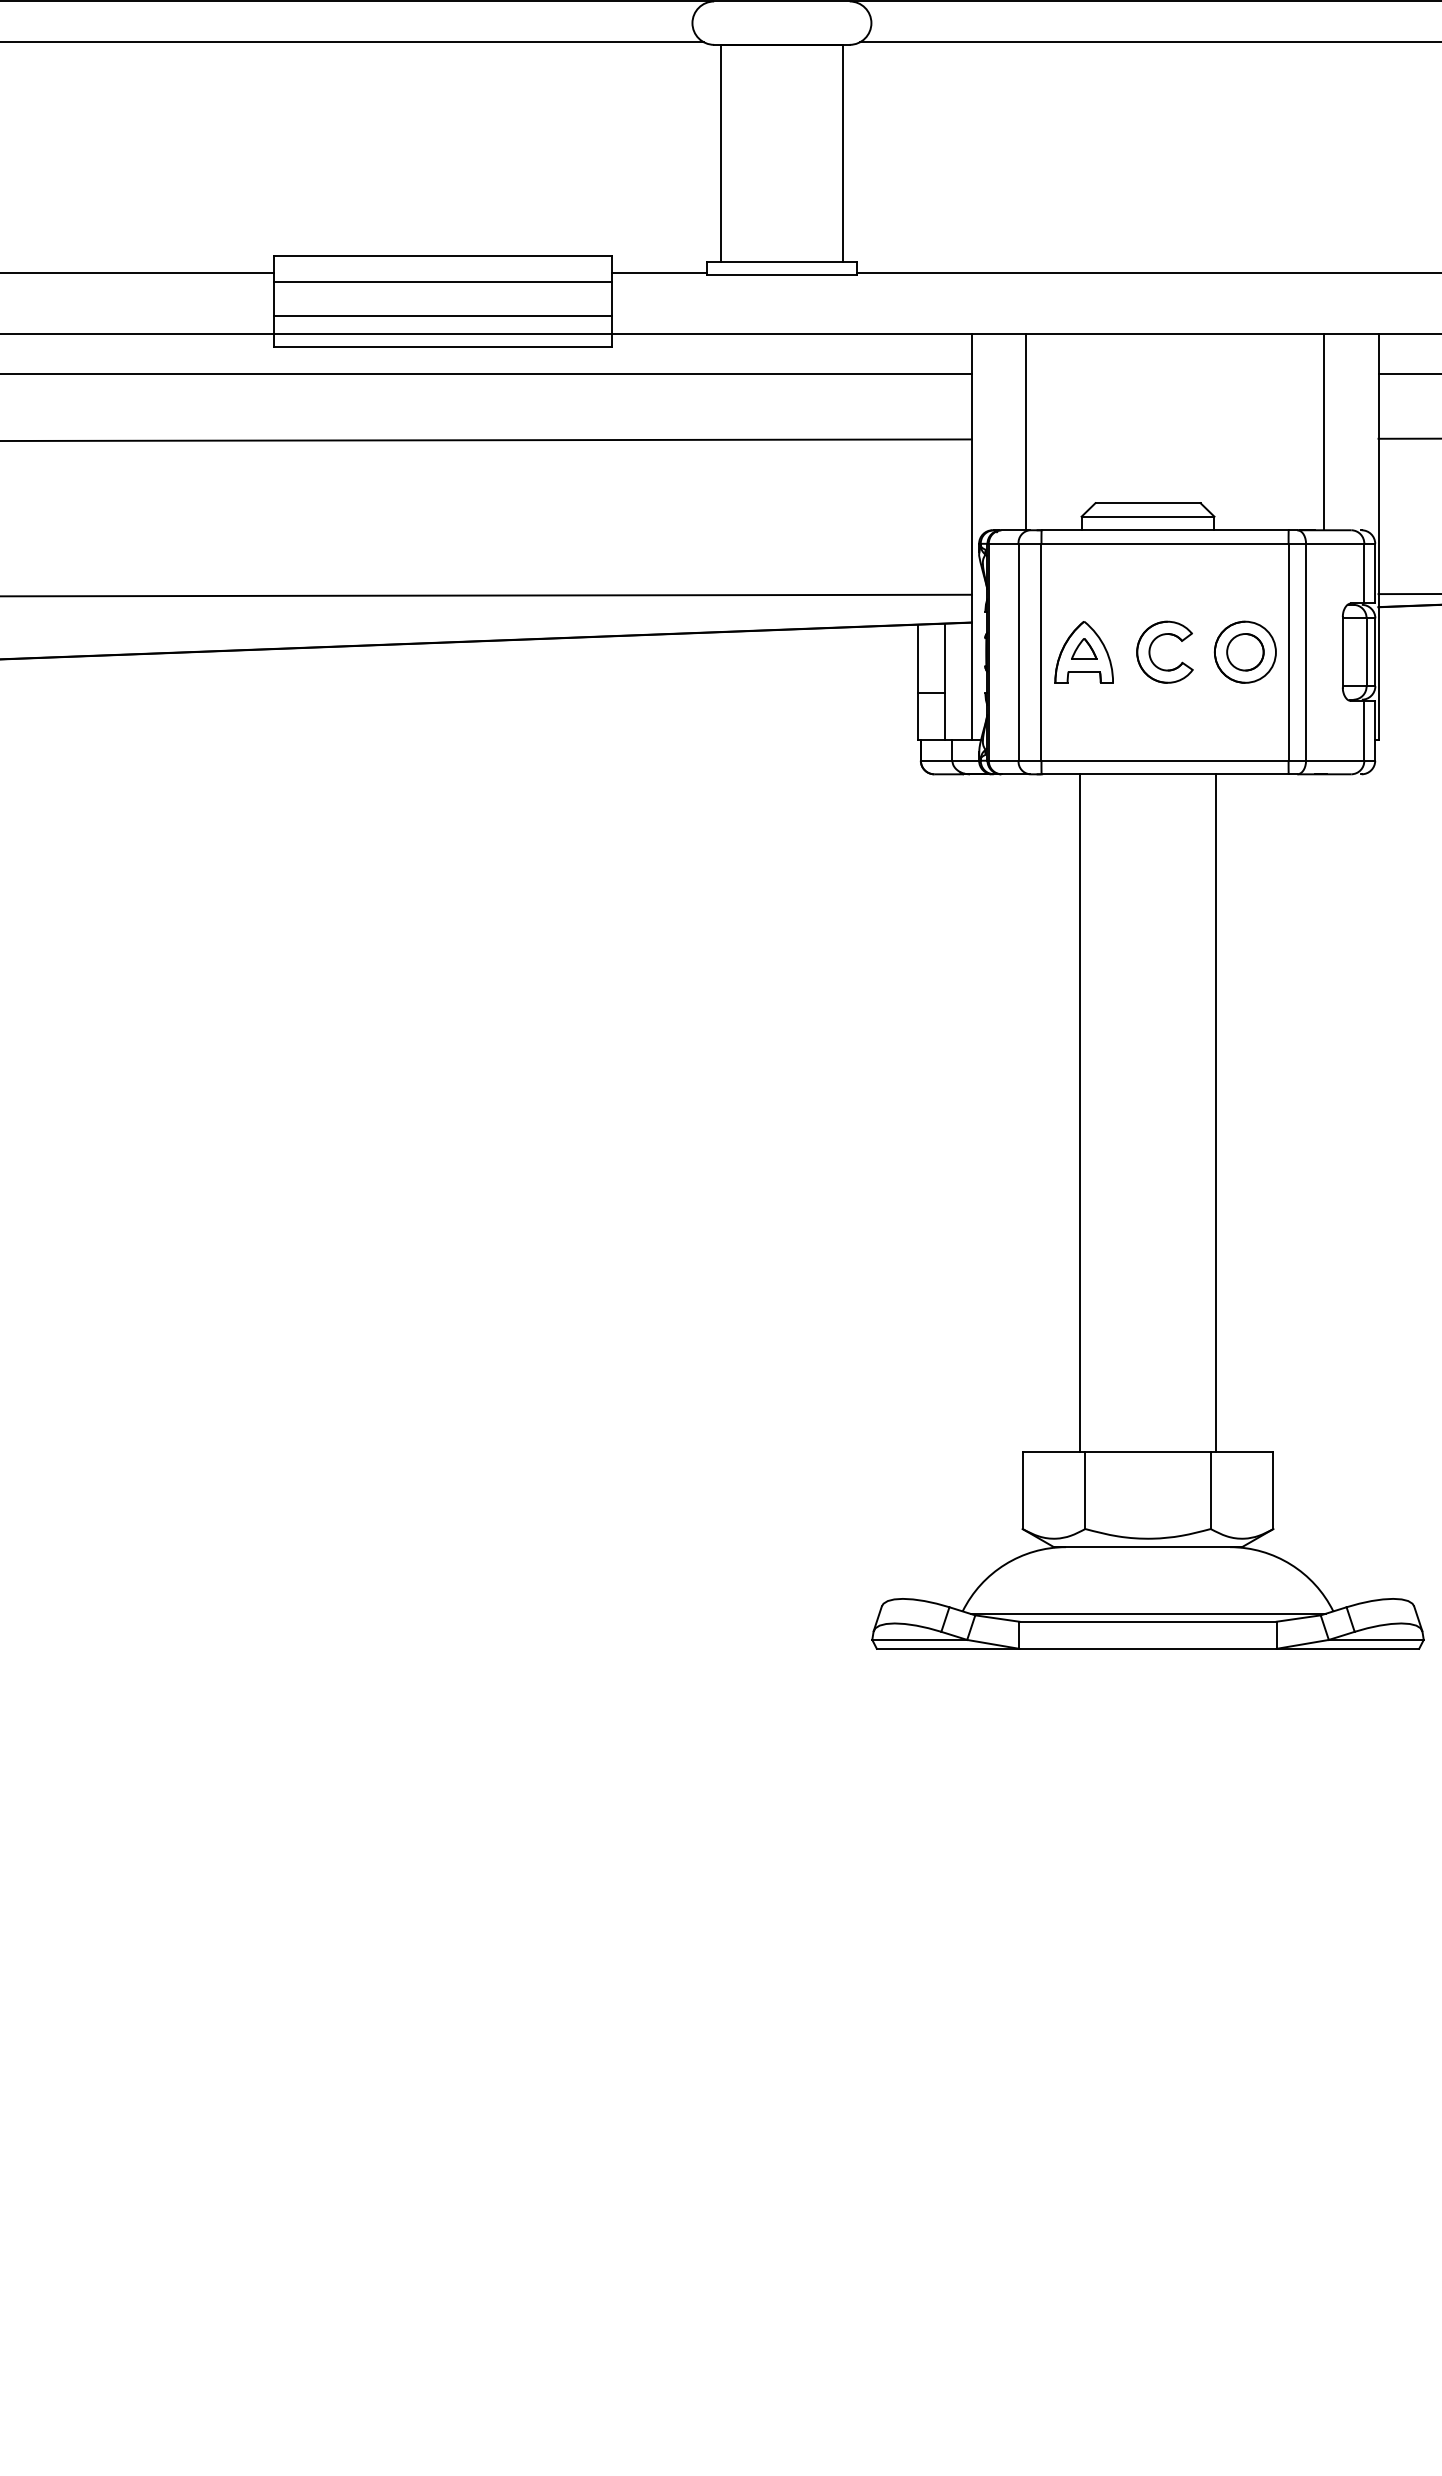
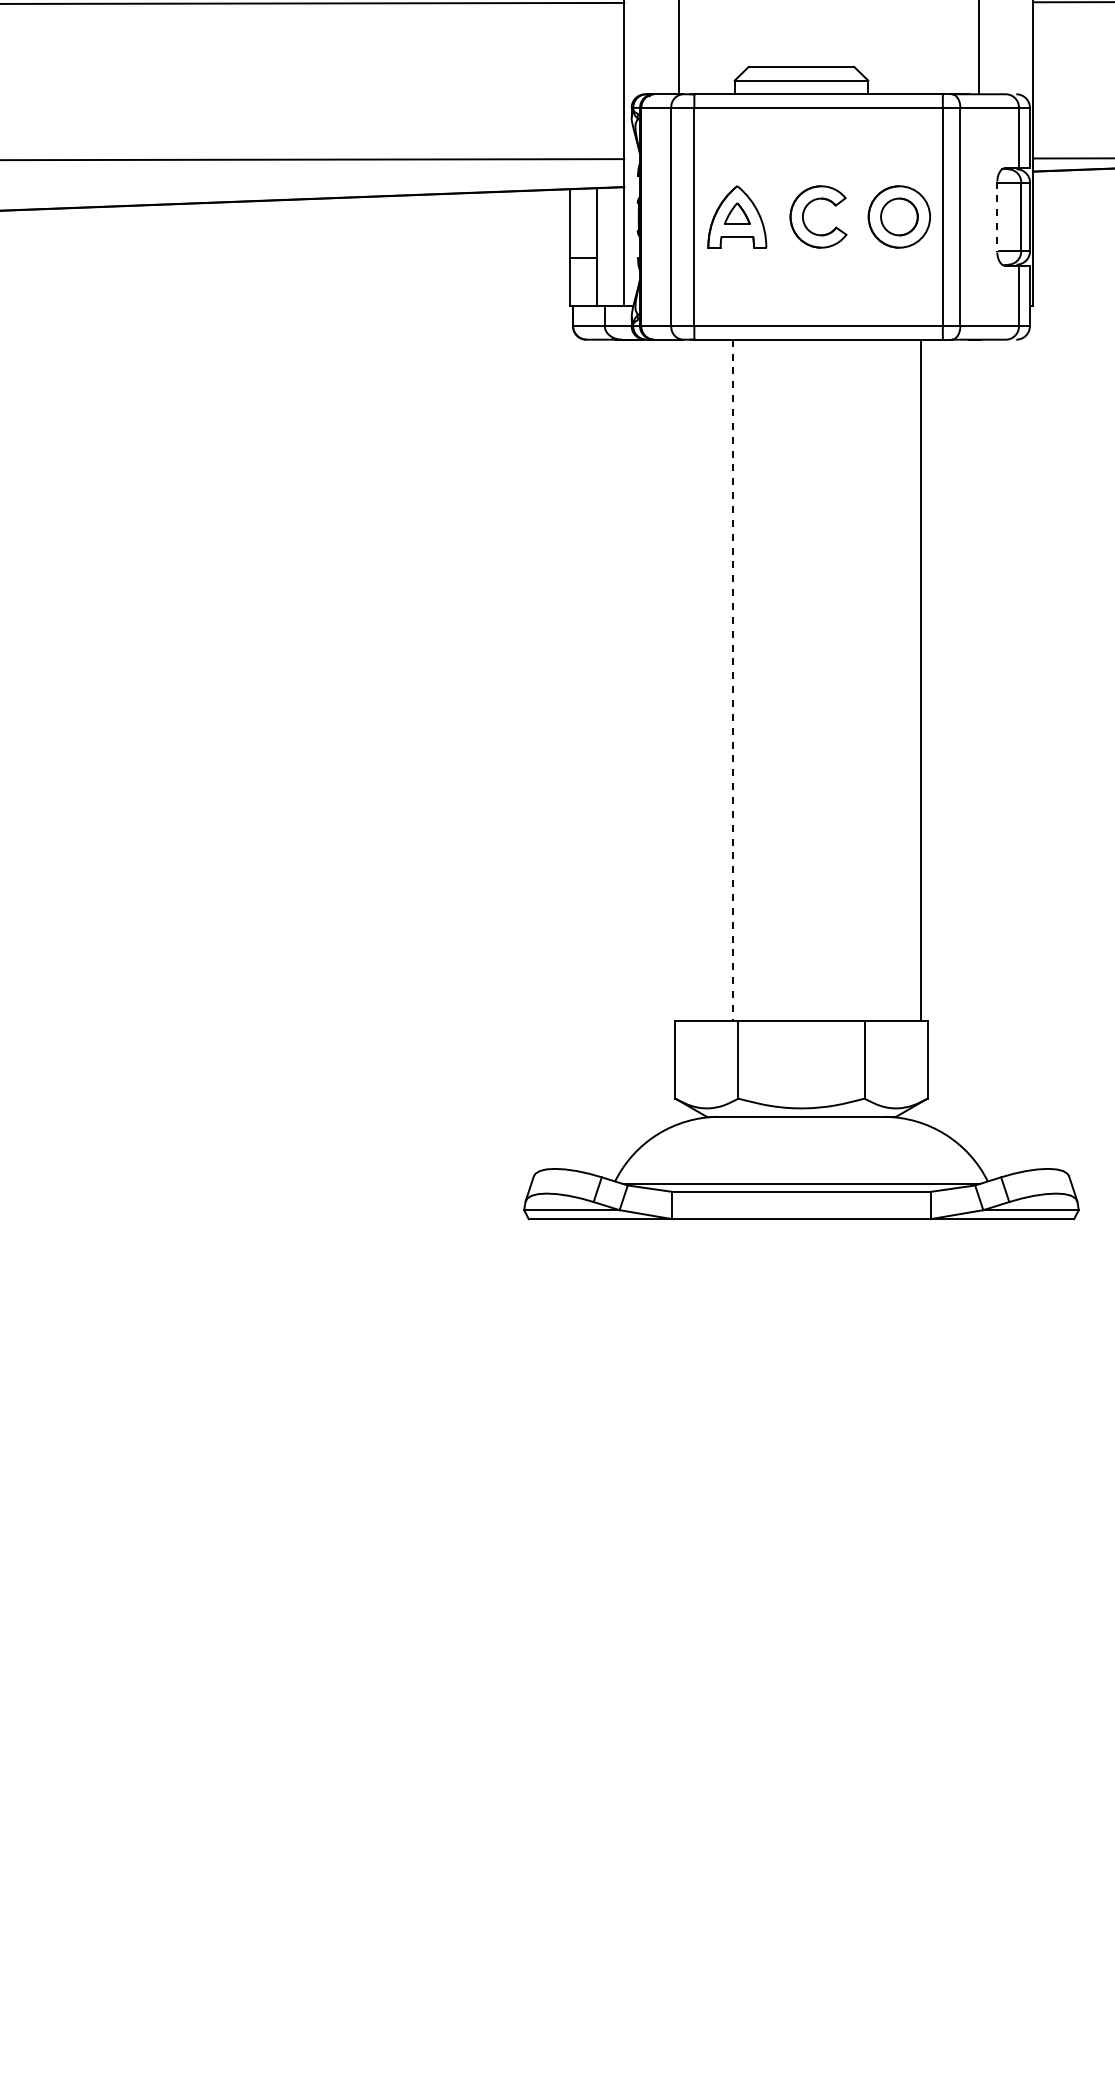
line: (1342, 652) -> (997, 217), solid -> dashed
line: (1080, 1113) -> (733, 680), solid -> dashed
line: (1215, 1113) -> (920, 680), moved

